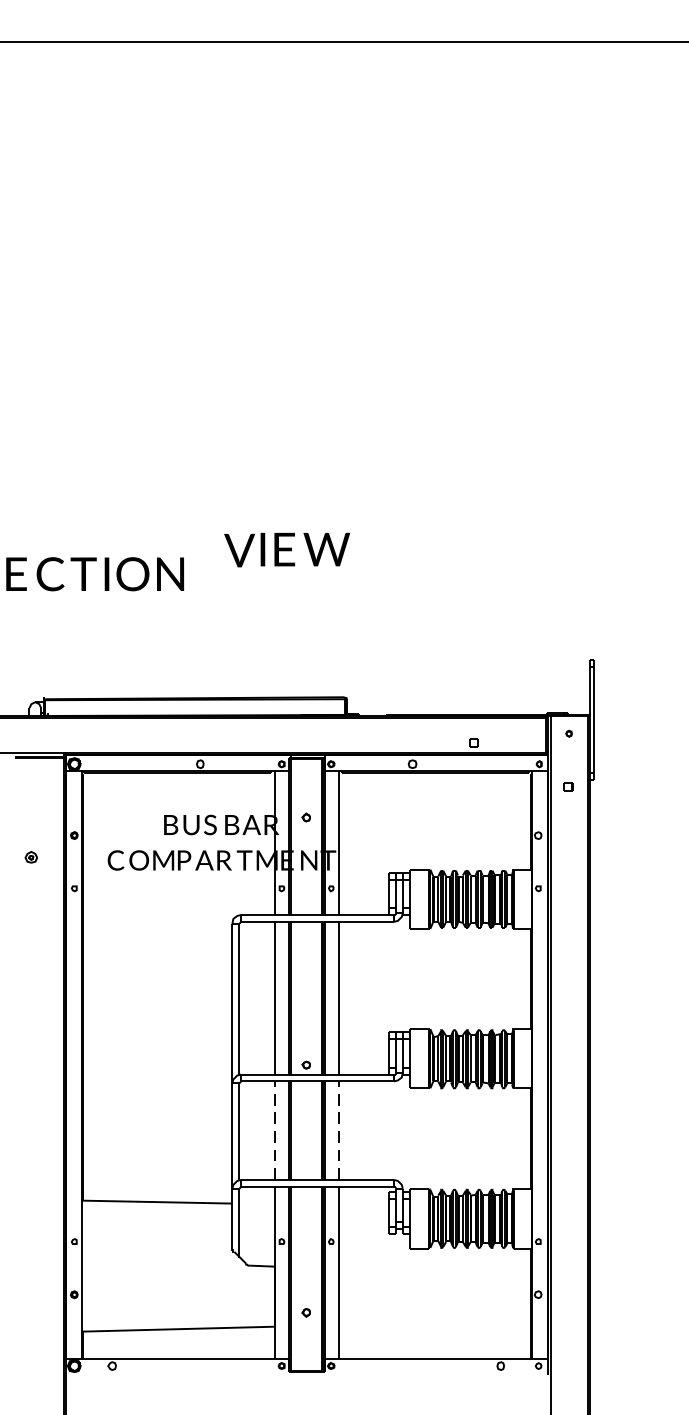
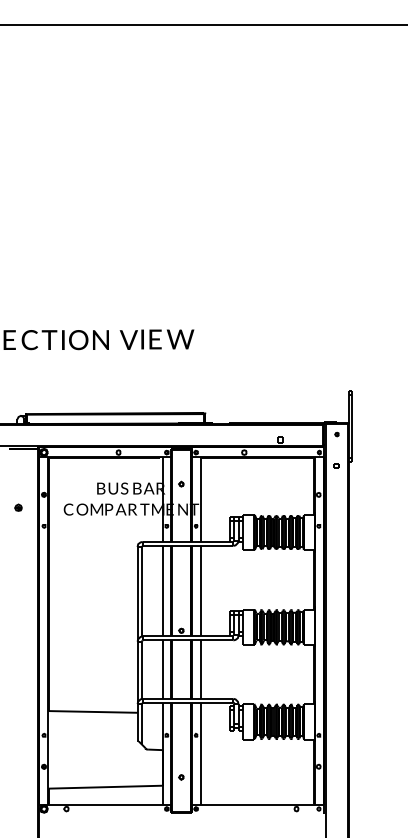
text: (286, 549) -> (156, 339), moved
line: (274, 1130) -> (162, 669), dashed -> solid
line: (338, 1130) -> (200, 669), dashed -> solid

